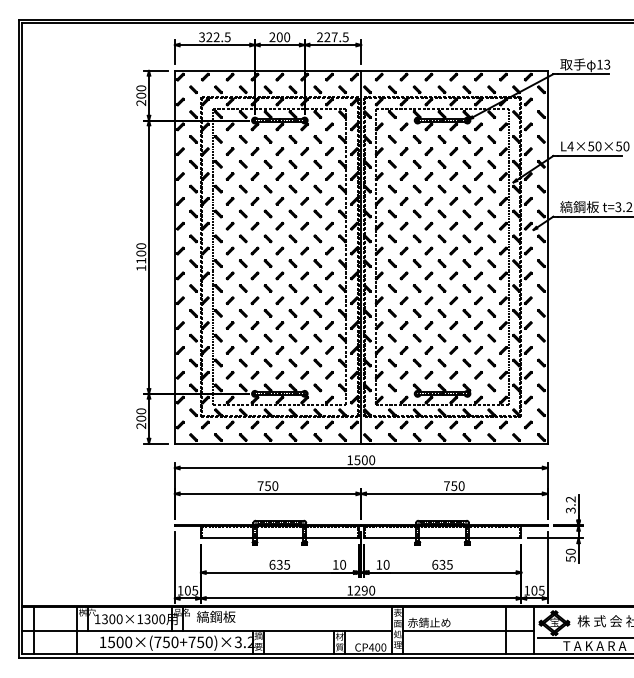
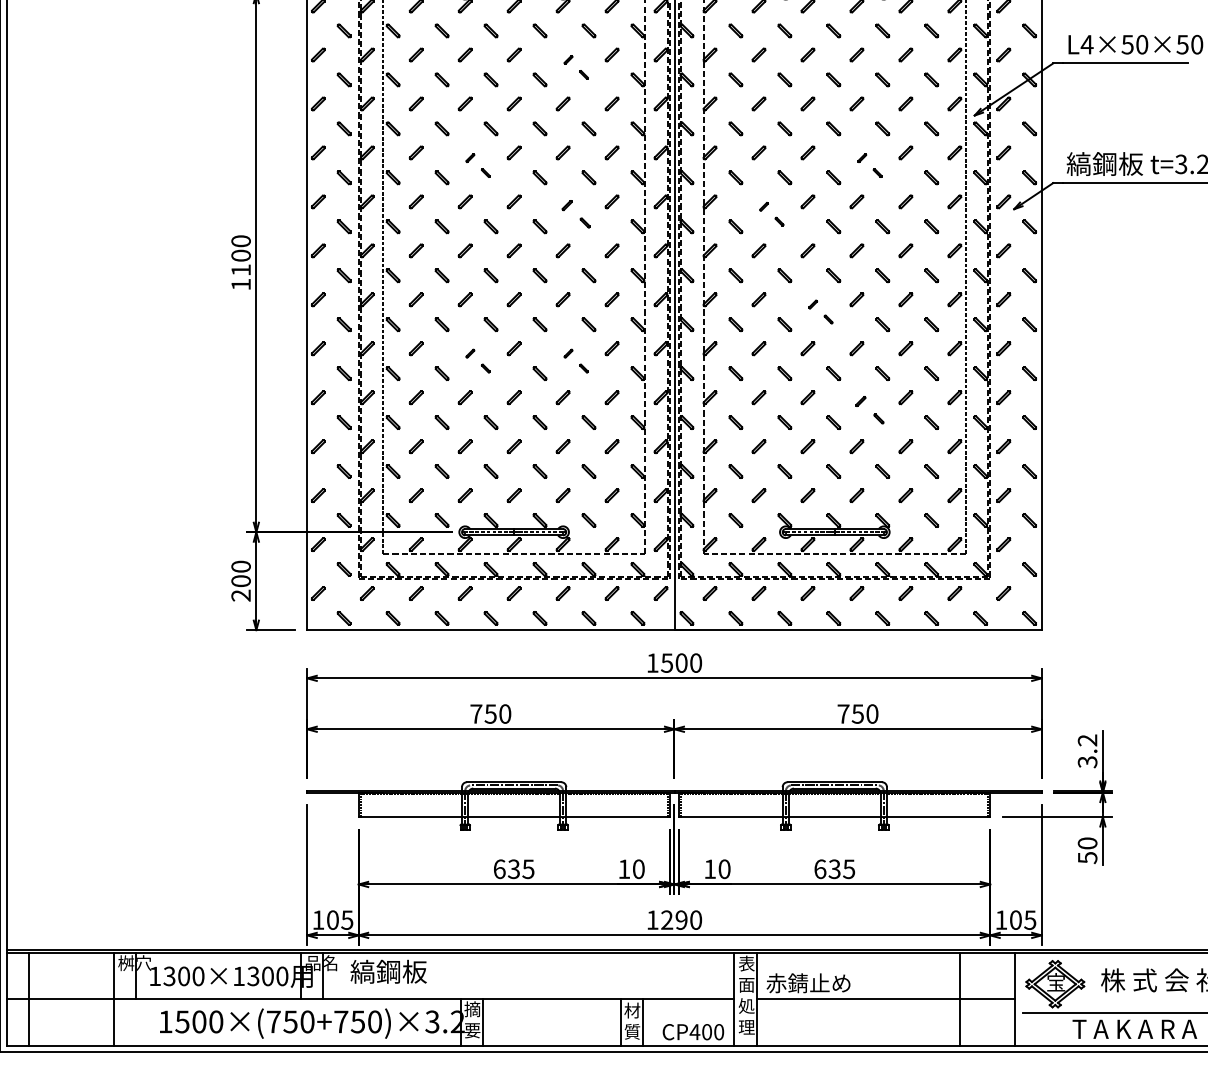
part: (311, 157) -> (576, 66), size x0.6
part: (261, 207) -> (478, 165), size x0.6
part: (460, 207) -> (870, 165), size x0.6
part: (311, 232) -> (576, 214), size x0.7
part: (410, 232) -> (771, 214), size x0.6
part: (435, 281) -> (820, 310), size x0.6
part: (261, 306) -> (478, 360), size x0.6
part: (311, 306) -> (576, 360), size x0.6
part: (460, 331) -> (870, 409), size x0.7

